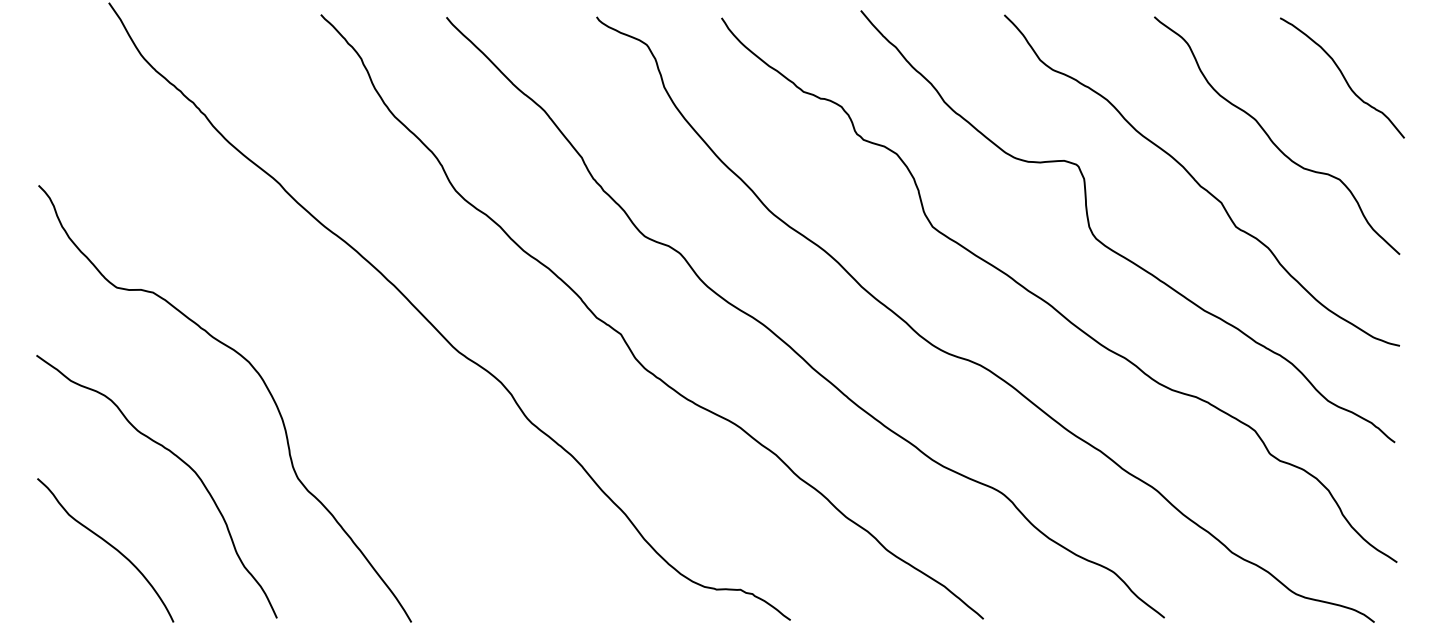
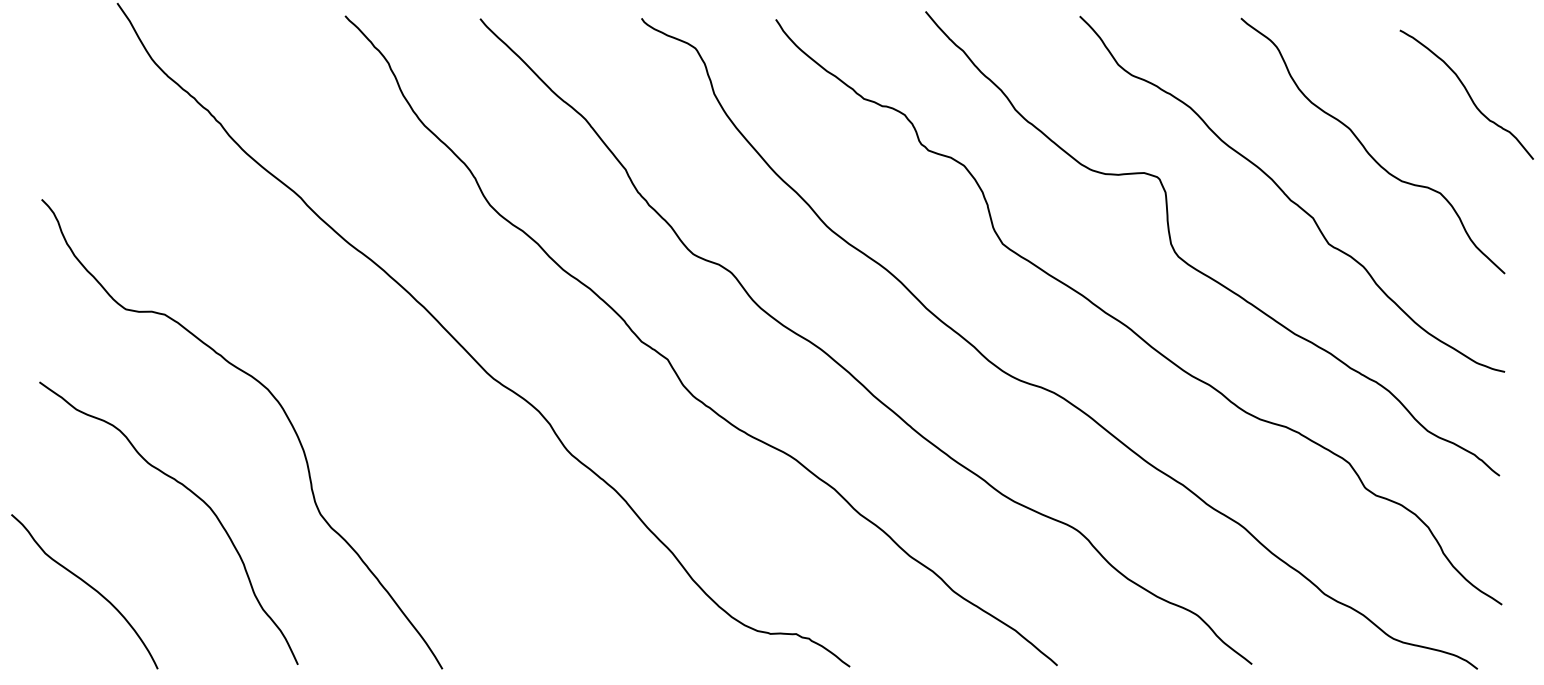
curve: (1342, 76) -> (1466, 93), moved
curve: (109, 545) -> (88, 586), moved

